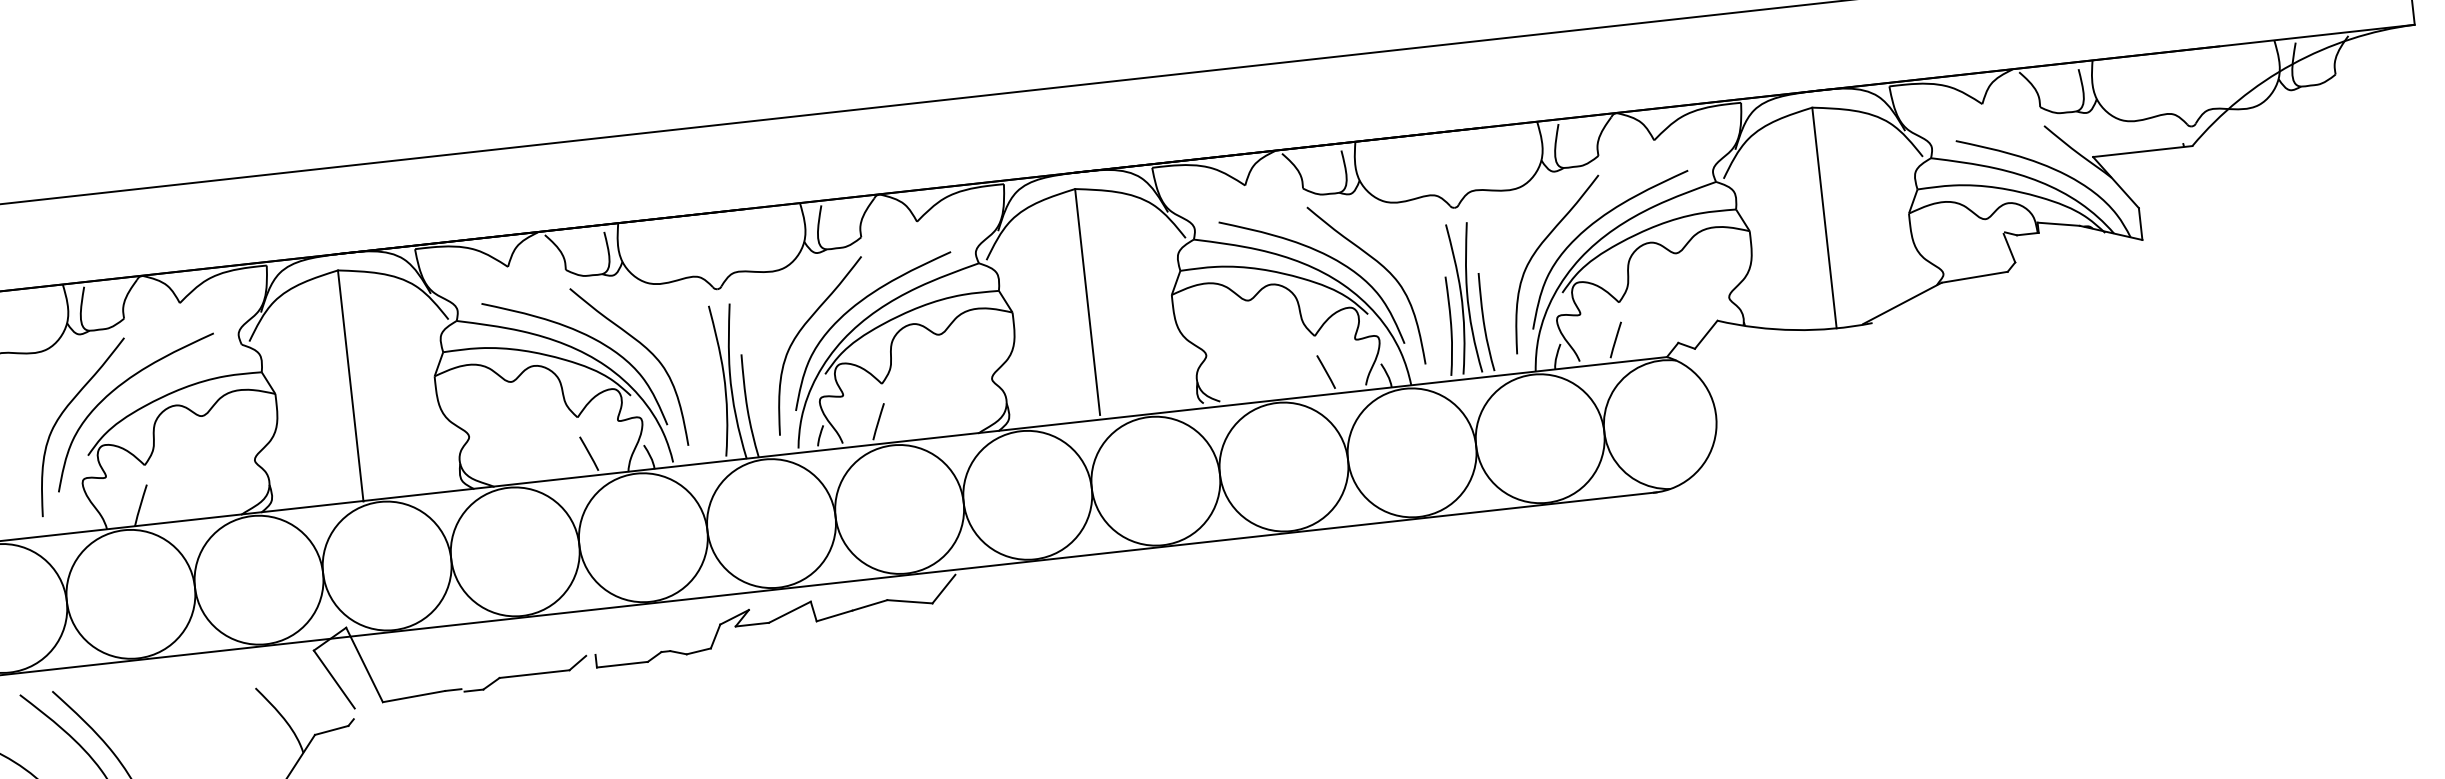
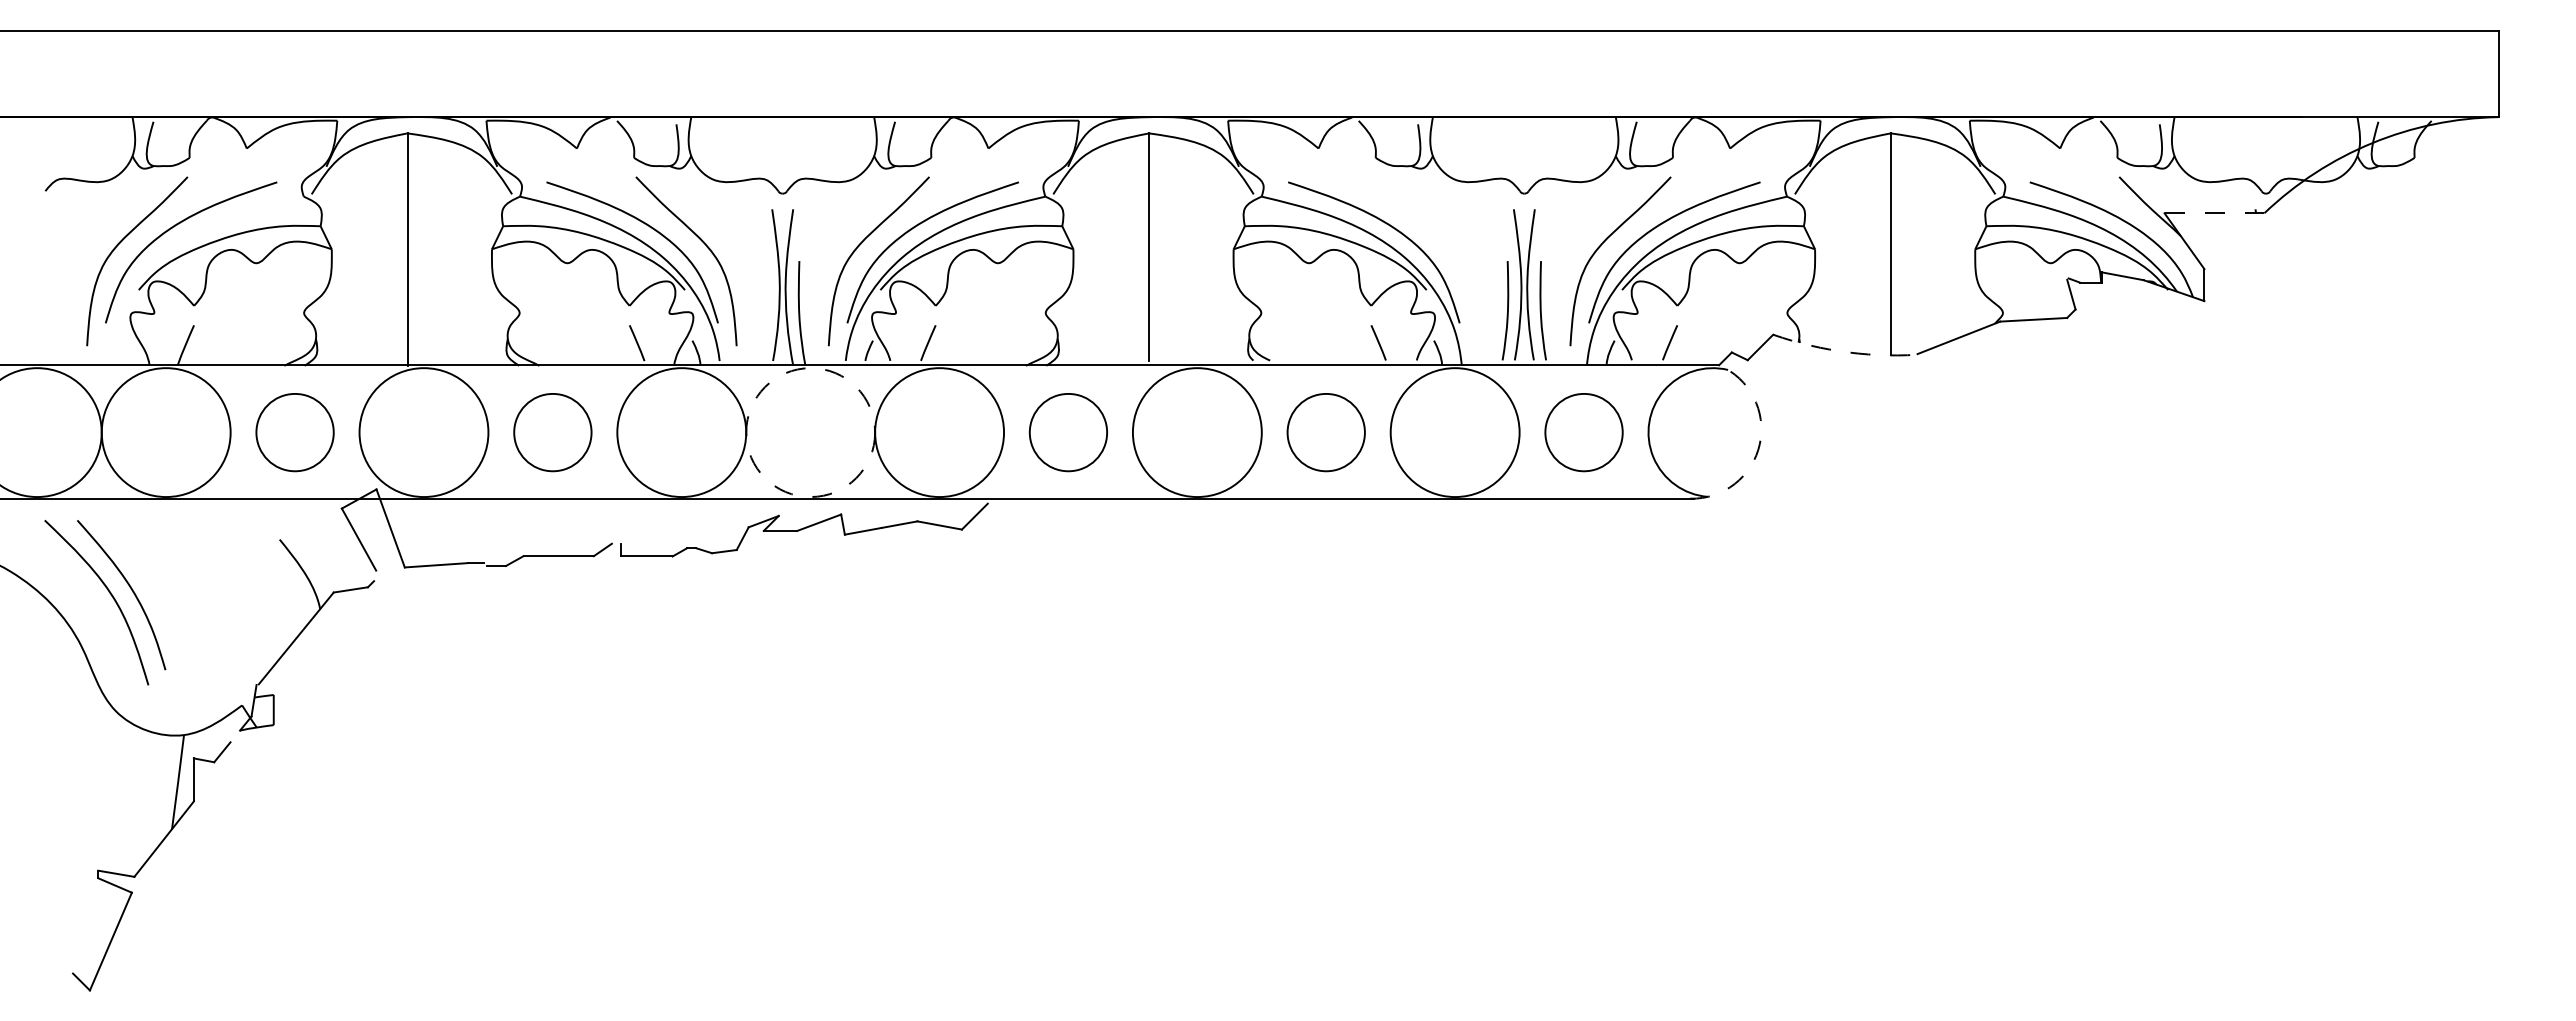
line: (2142, 151) -> (2214, 213), solid -> dashed
curve: (1381, 266) -> (1445, 244), removed
arc: (1795, 329) -> (1849, 352), solid -> dashed
arc: (1715, 431) -> (1759, 444), solid -> dashed
circle: (1539, 438) -> (1583, 432), size x0.6
circle: (1283, 467) -> (1325, 432), size x0.6
circle: (1027, 495) -> (1068, 432), size x0.6
circle: (771, 523) -> (810, 432), solid -> dashed
circle: (514, 551) -> (552, 432), size x0.6
circle: (258, 580) -> (294, 432), size x0.6

